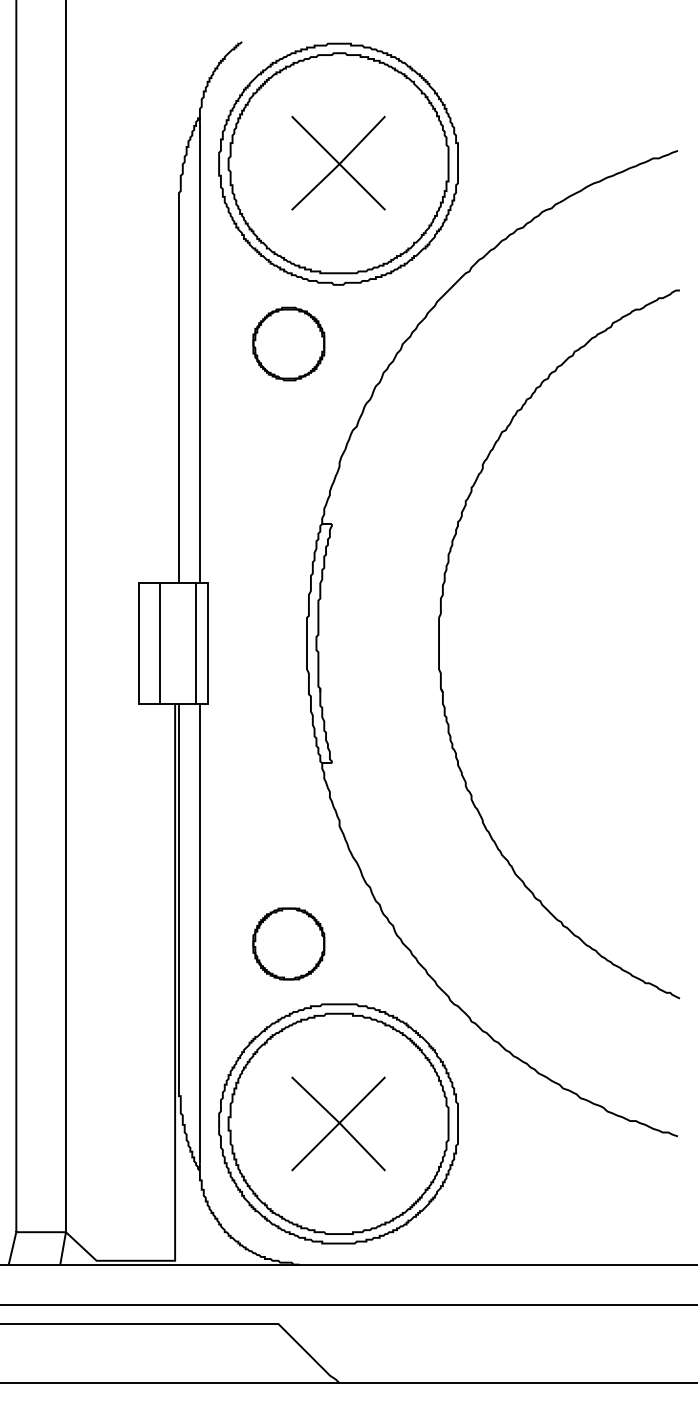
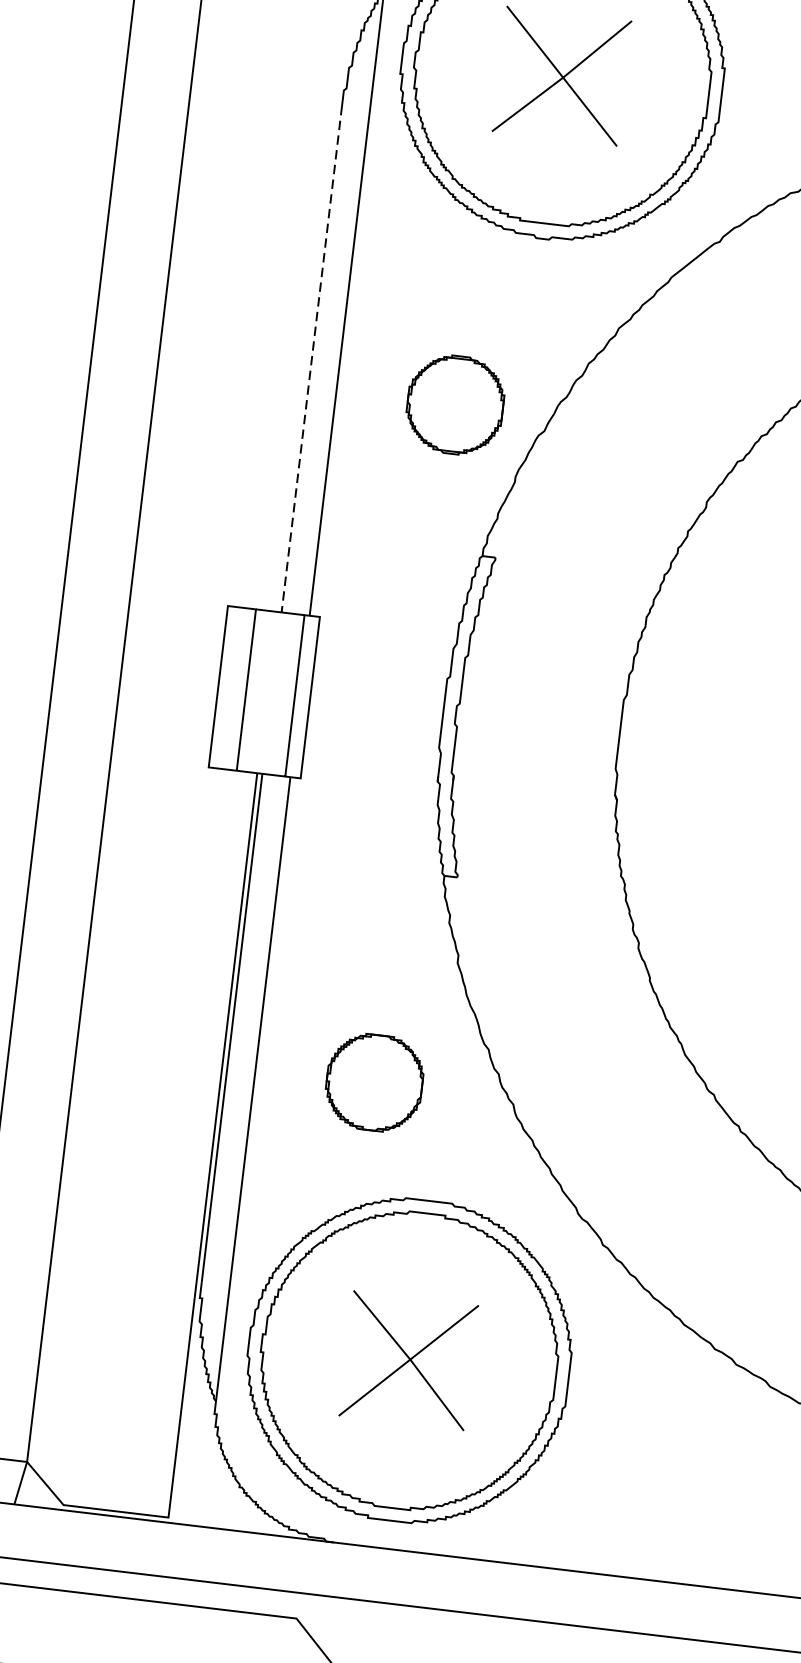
part: (288, 343) -> (454, 404), moved
line: (178, 394) -> (311, 359), solid -> dashed
part: (288, 943) -> (374, 1082), moved

